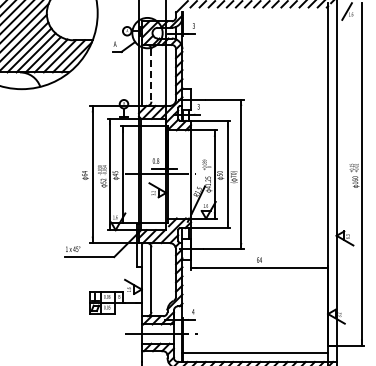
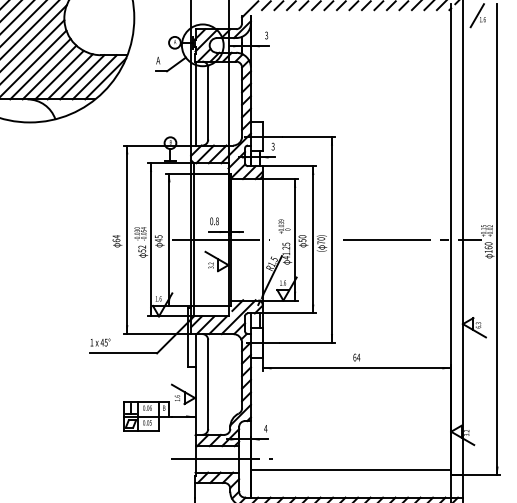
line: (151, 75) -> (208, 103), dashed -> solid
line: (299, 174) -> (411, 239), added
line: (255, 352) -> (351, 469), moved

